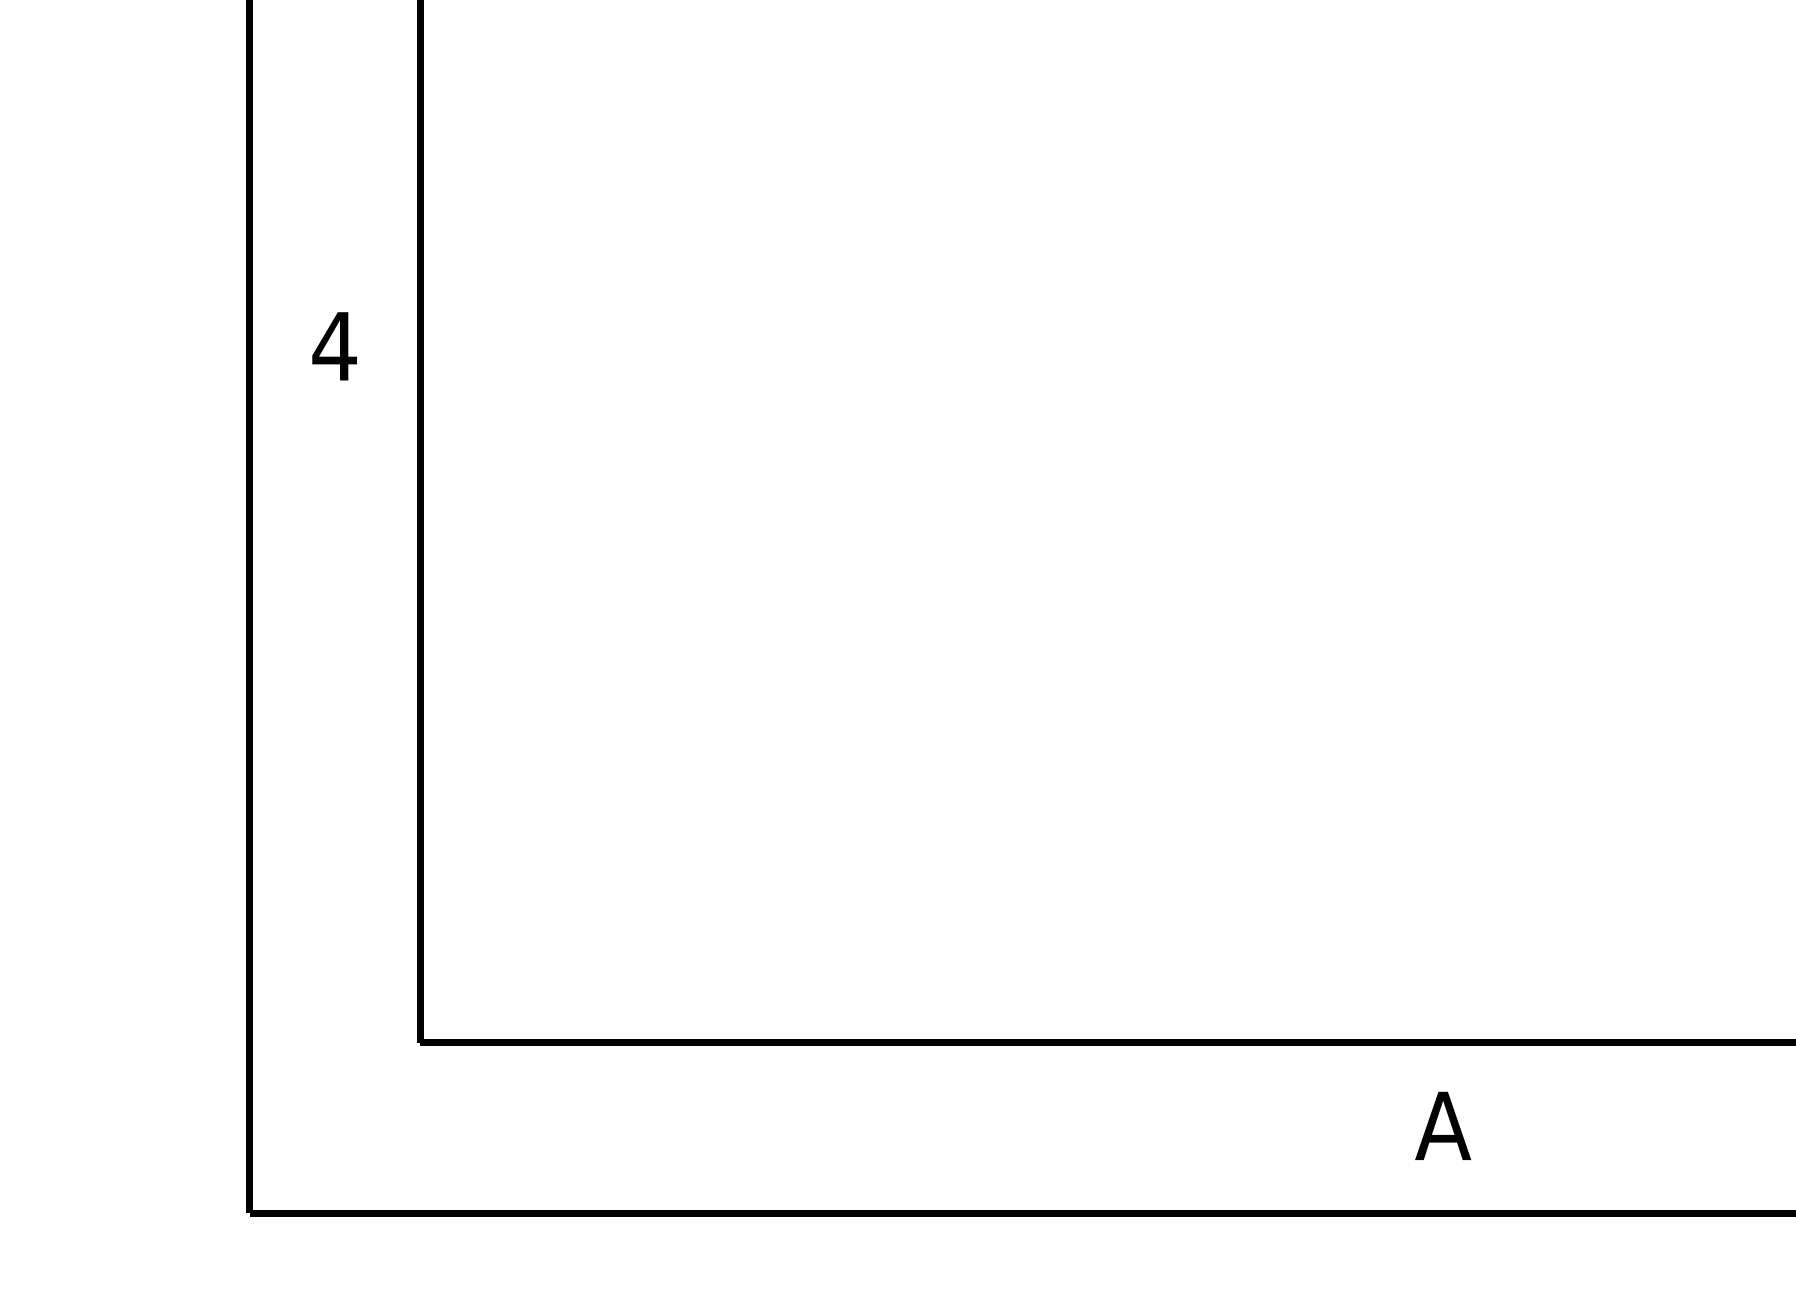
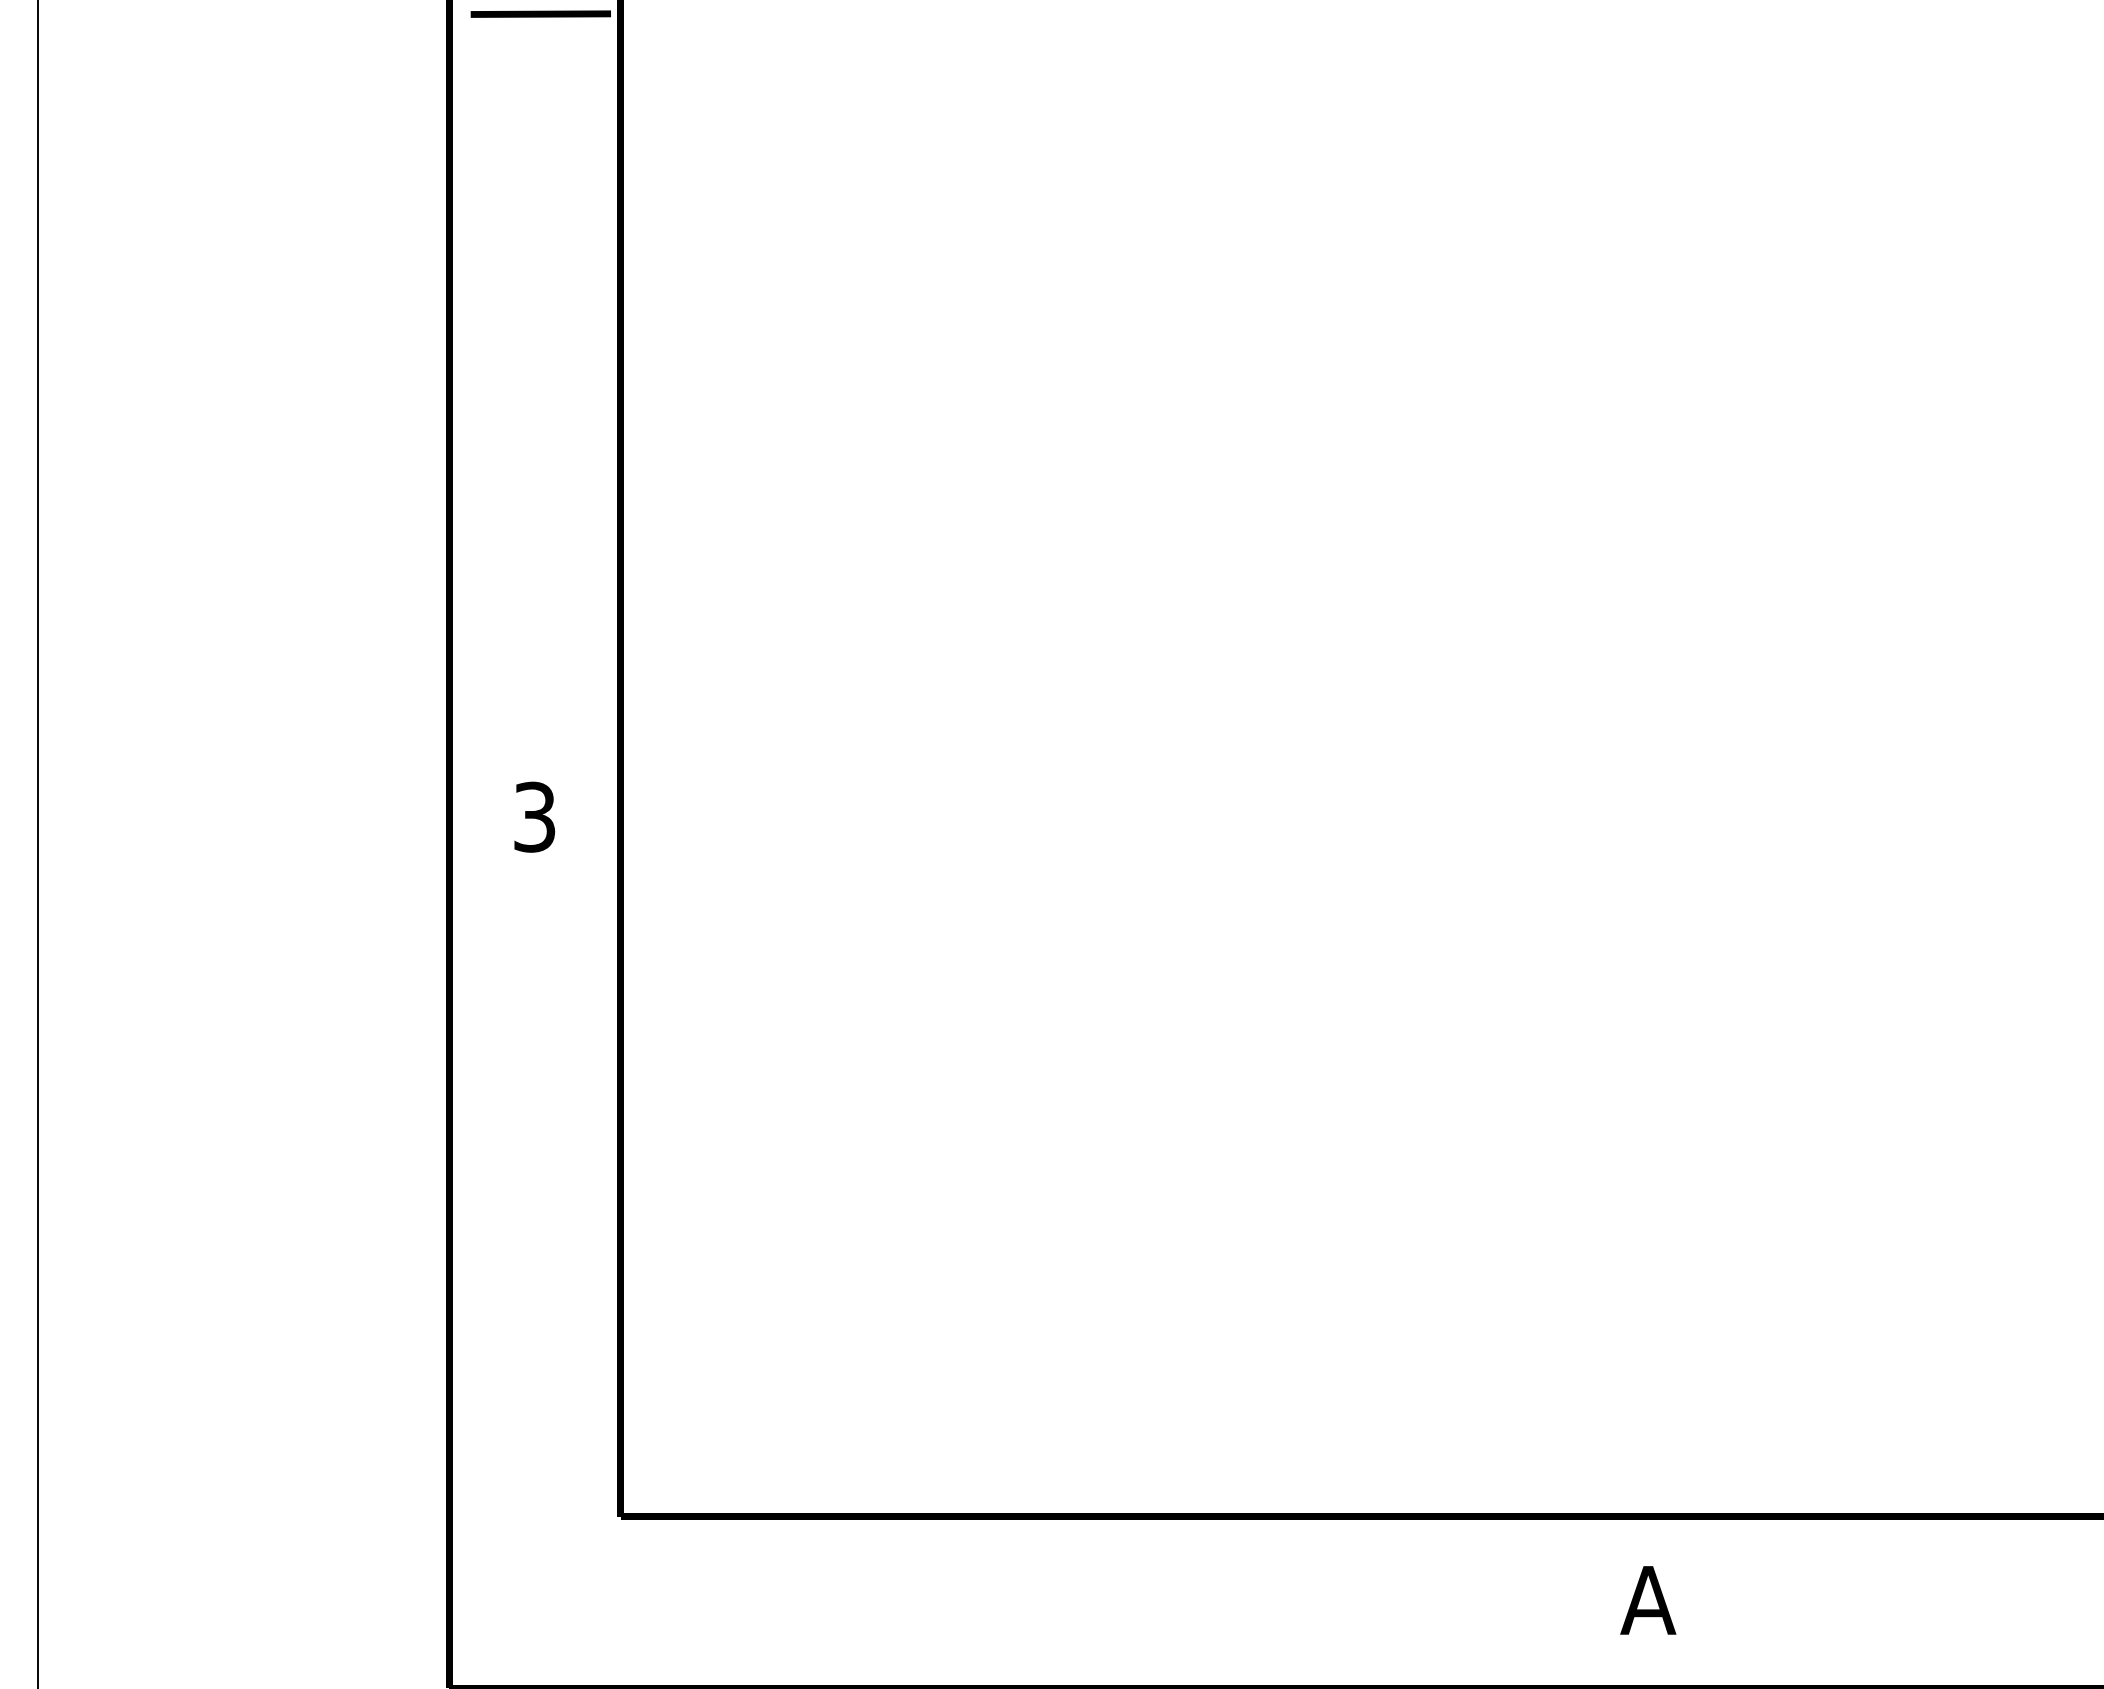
text: (334, 345) -> (534, 816), 4 -> 3

